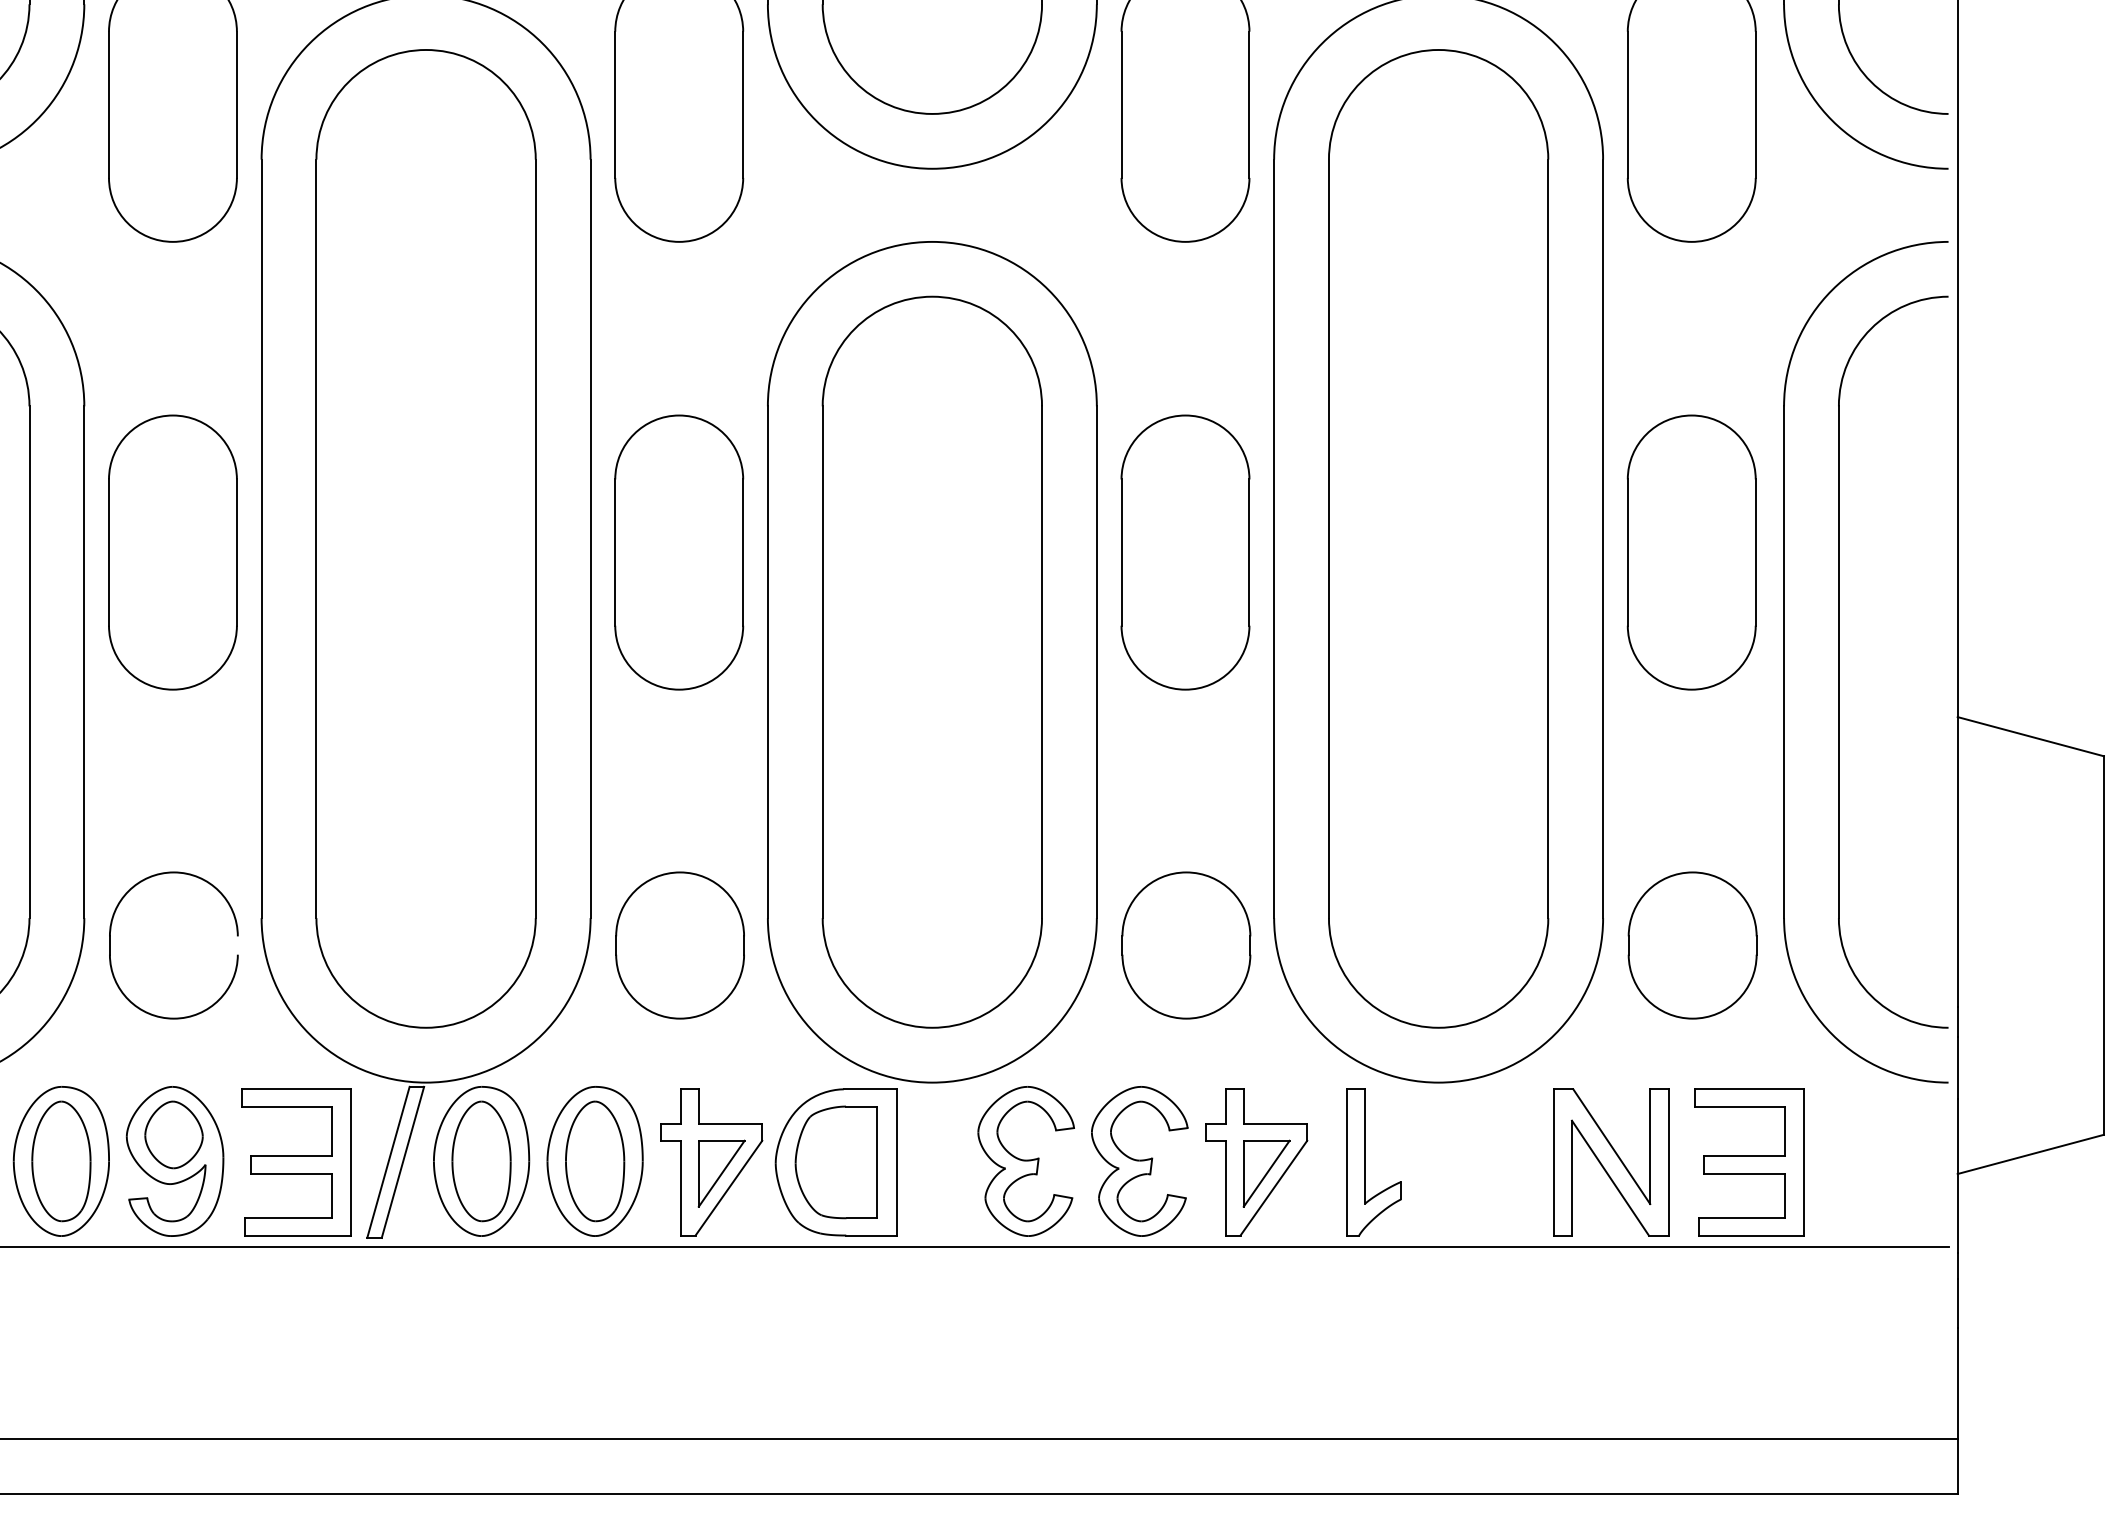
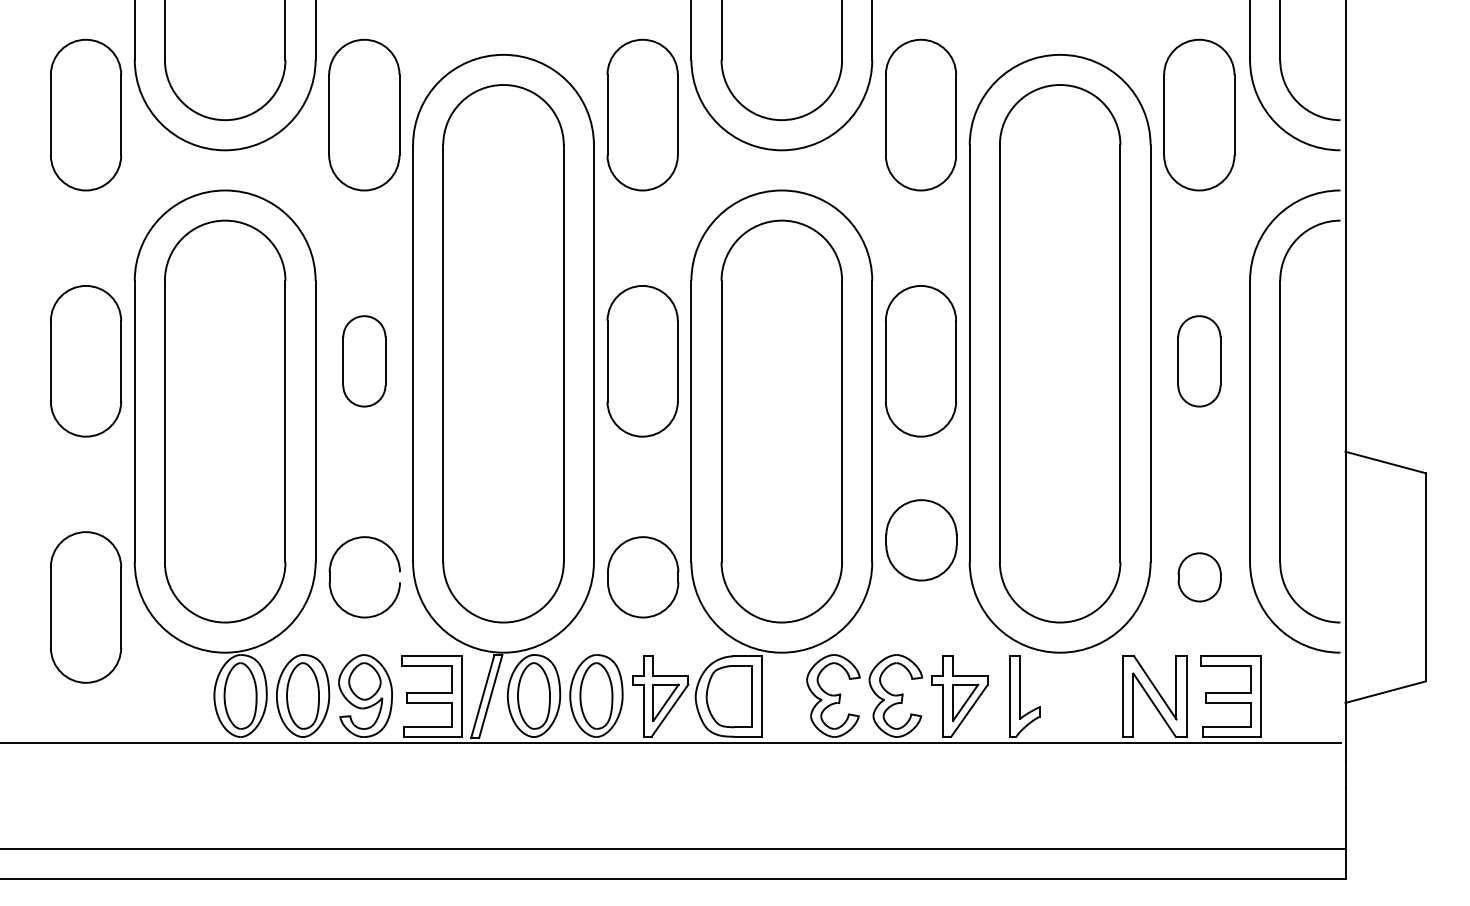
part: (173, 552) -> (364, 361), size x0.6
part: (1692, 552) -> (1199, 361), size x0.6
part: (1186, 945) -> (921, 540), moved
part: (1692, 945) -> (1199, 577), size x0.6

